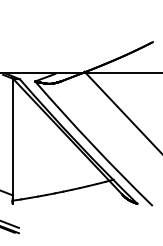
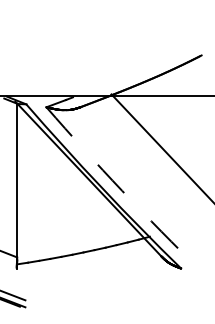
arc: (92, 144) -> (122, 190), solid -> dashed

